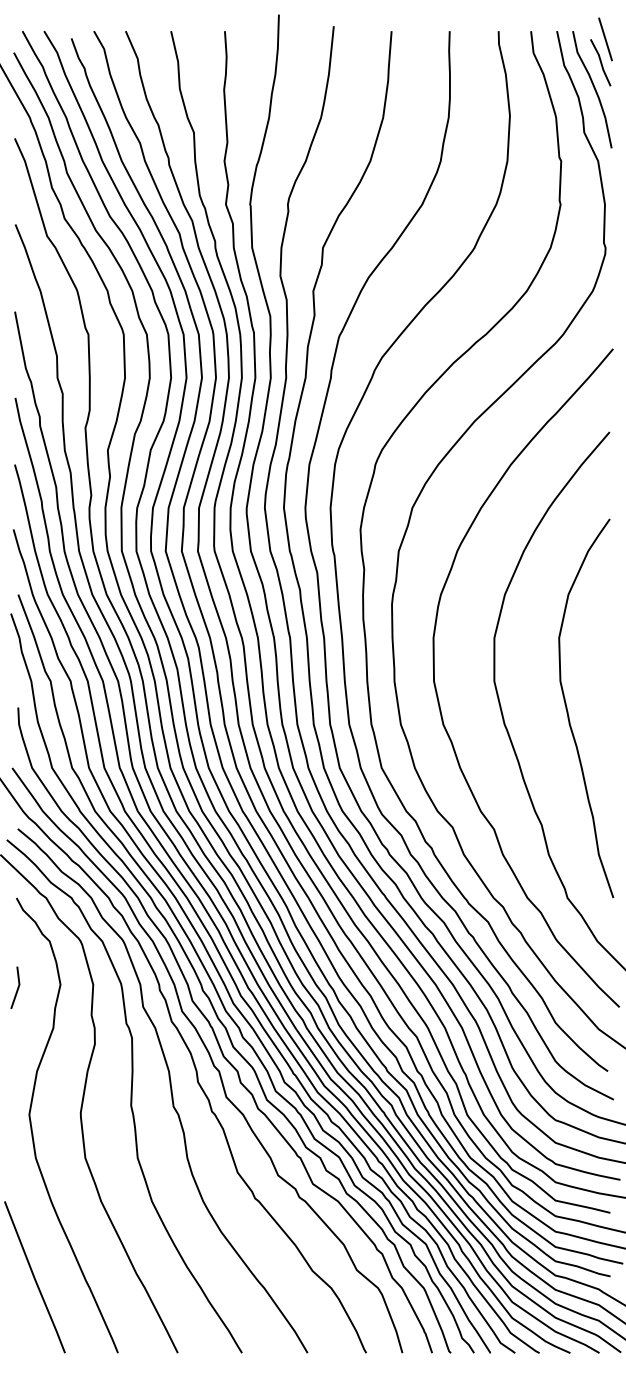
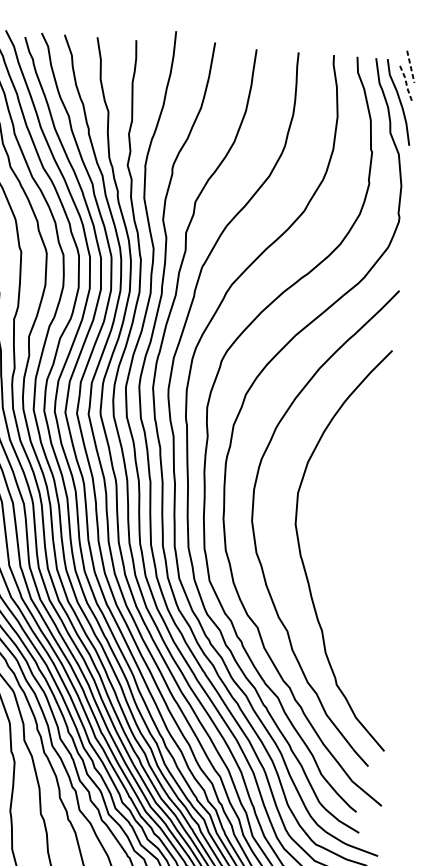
line: (605, 39) -> (410, 66), solid -> dashed
line: (601, 62) -> (406, 83), solid -> dashed
curve: (568, 711) -> (347, 550), removed

